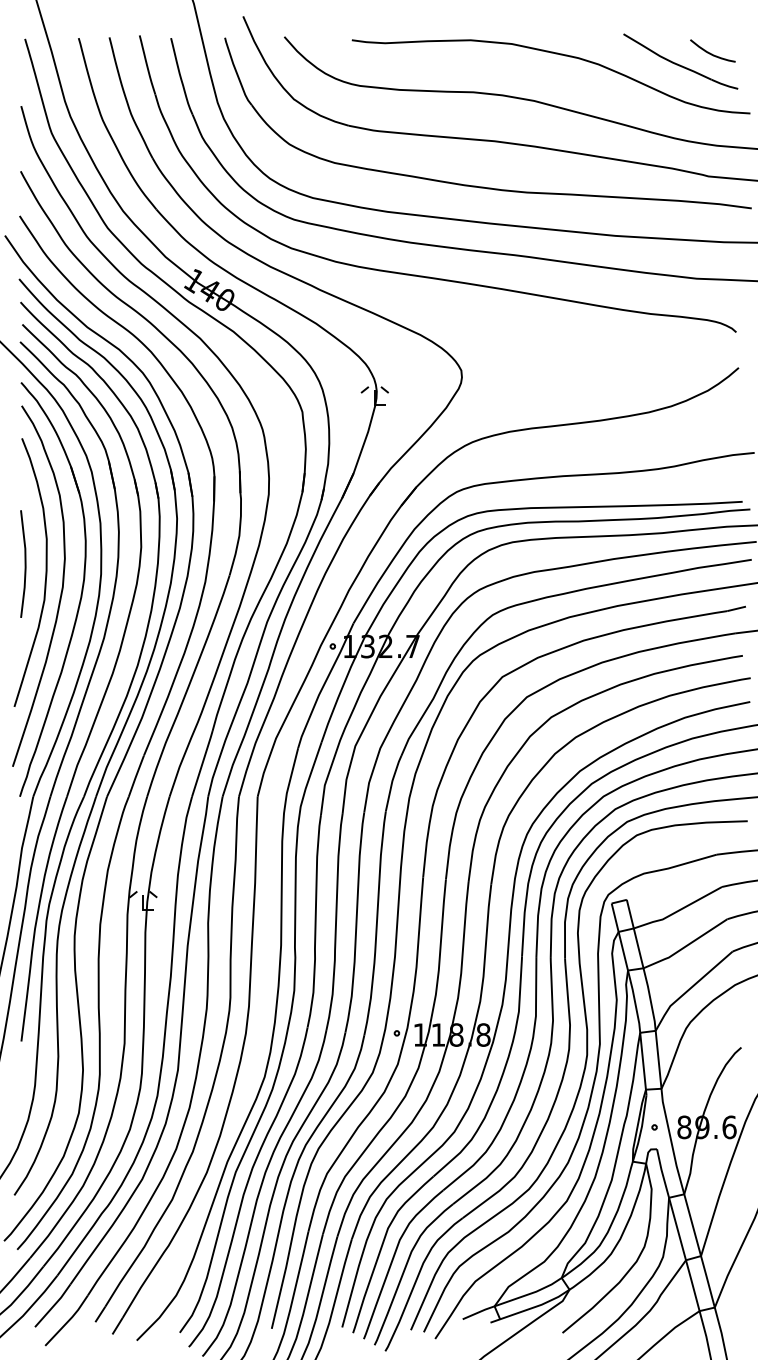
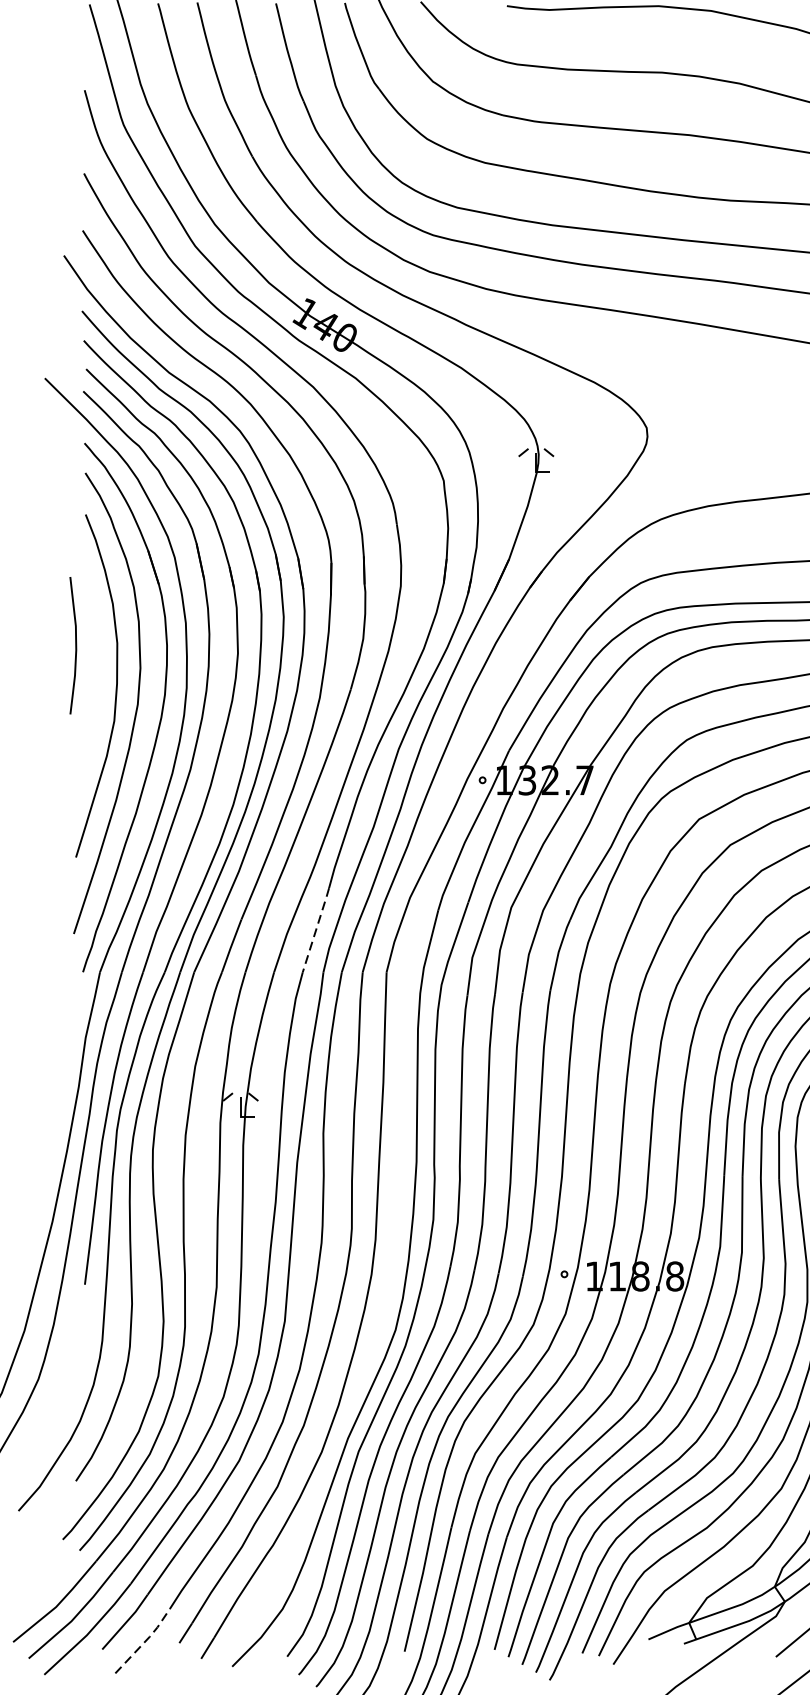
curve: (24, 563) -> (74, 644), moved
line: (202, 763) -> (316, 929), solid -> dashed
line: (68, 1320) -> (145, 1641), solid -> dashed

